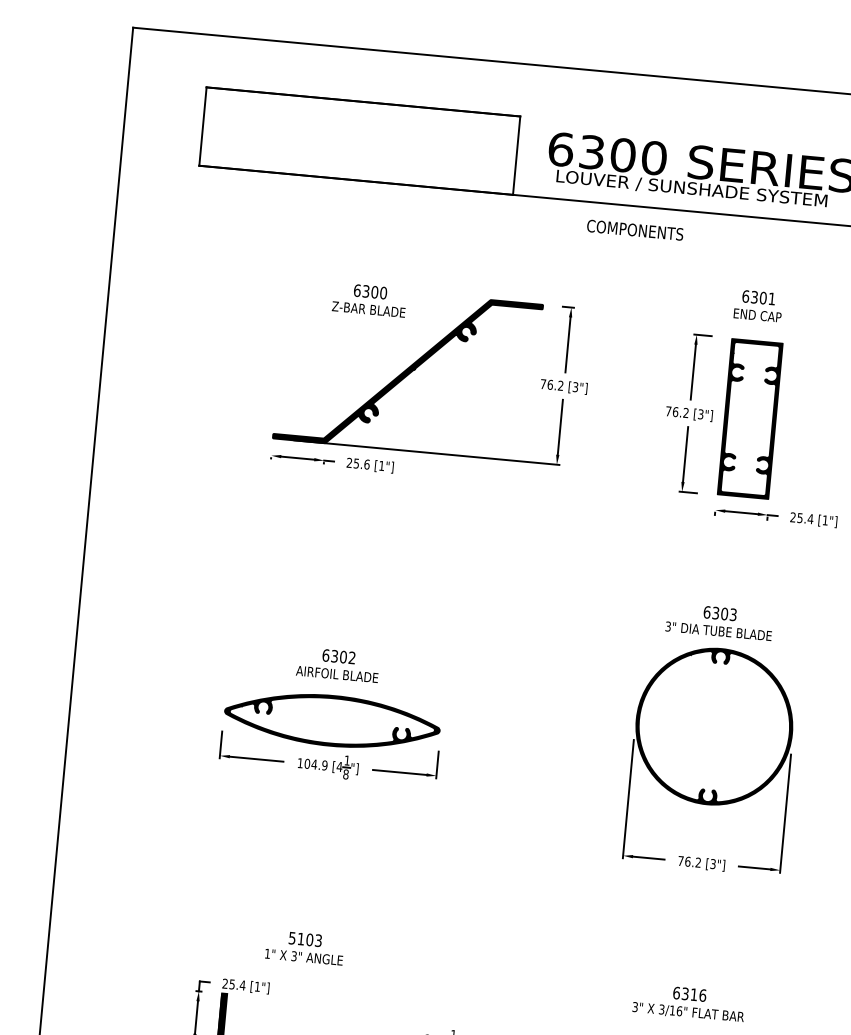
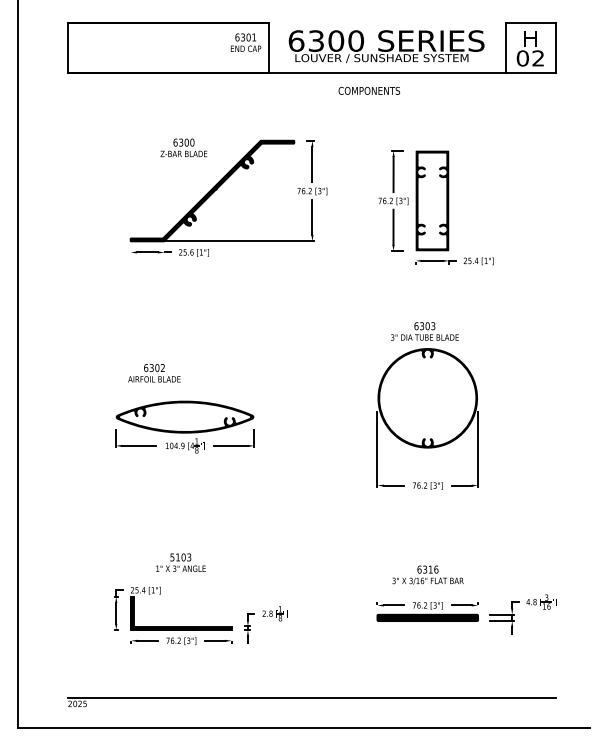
text: (635, 229) -> (369, 90), moved
text: (757, 305) -> (245, 42), moved
text: (338, 665) -> (154, 373), moved

